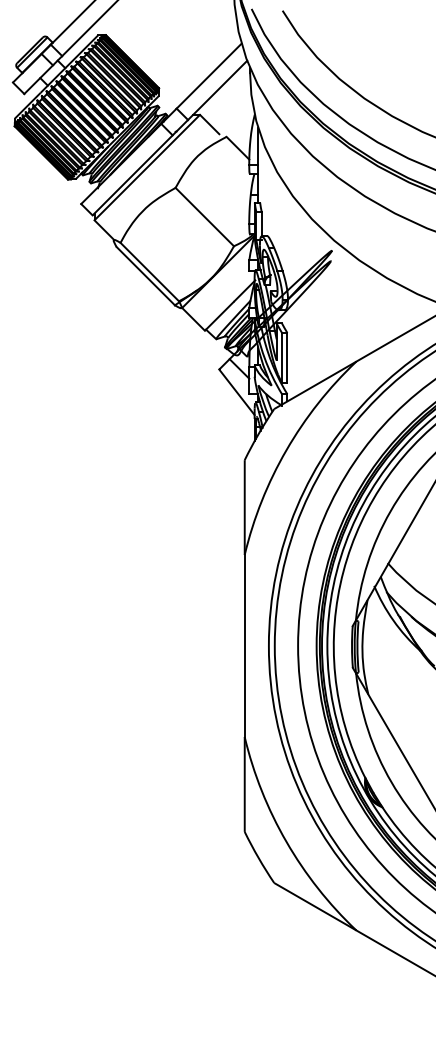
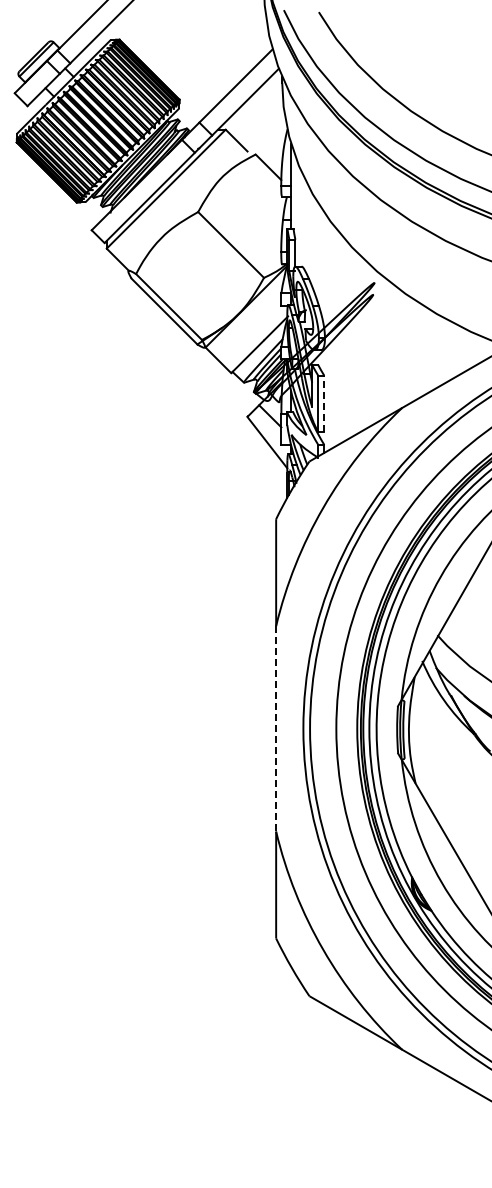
line: (287, 357) -> (324, 403), solid -> dashed
line: (245, 645) -> (276, 728), solid -> dashed

